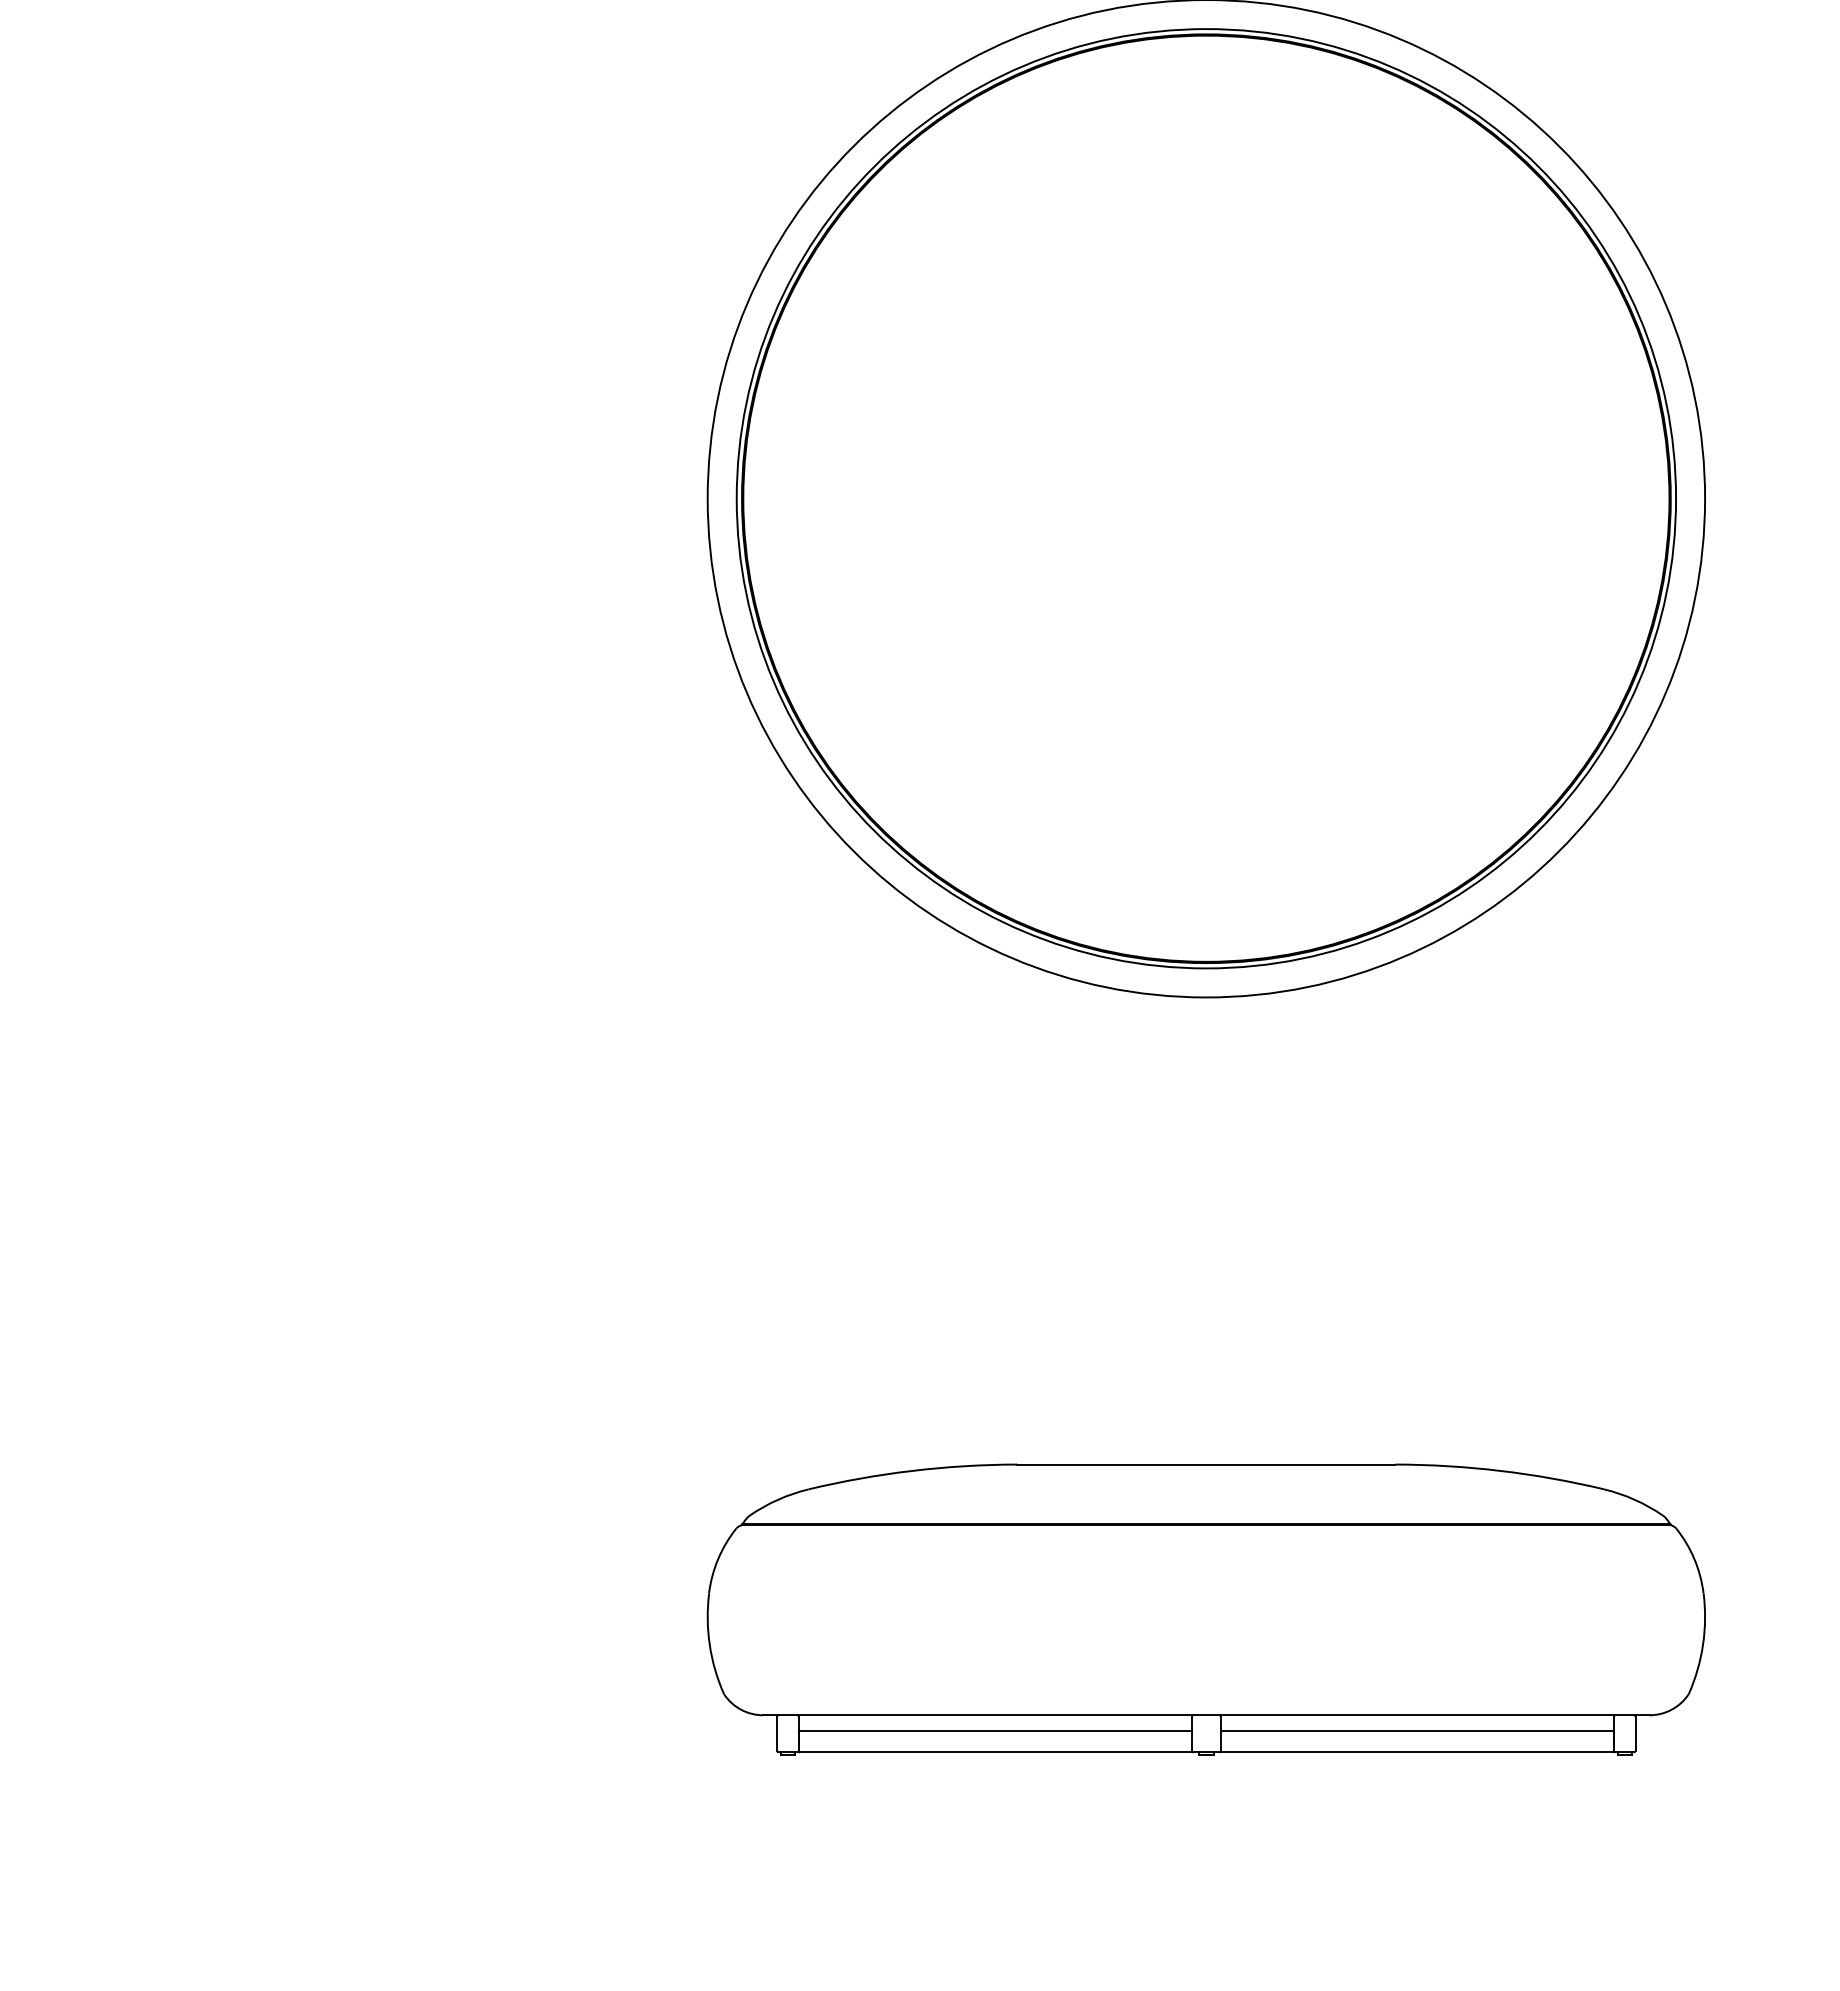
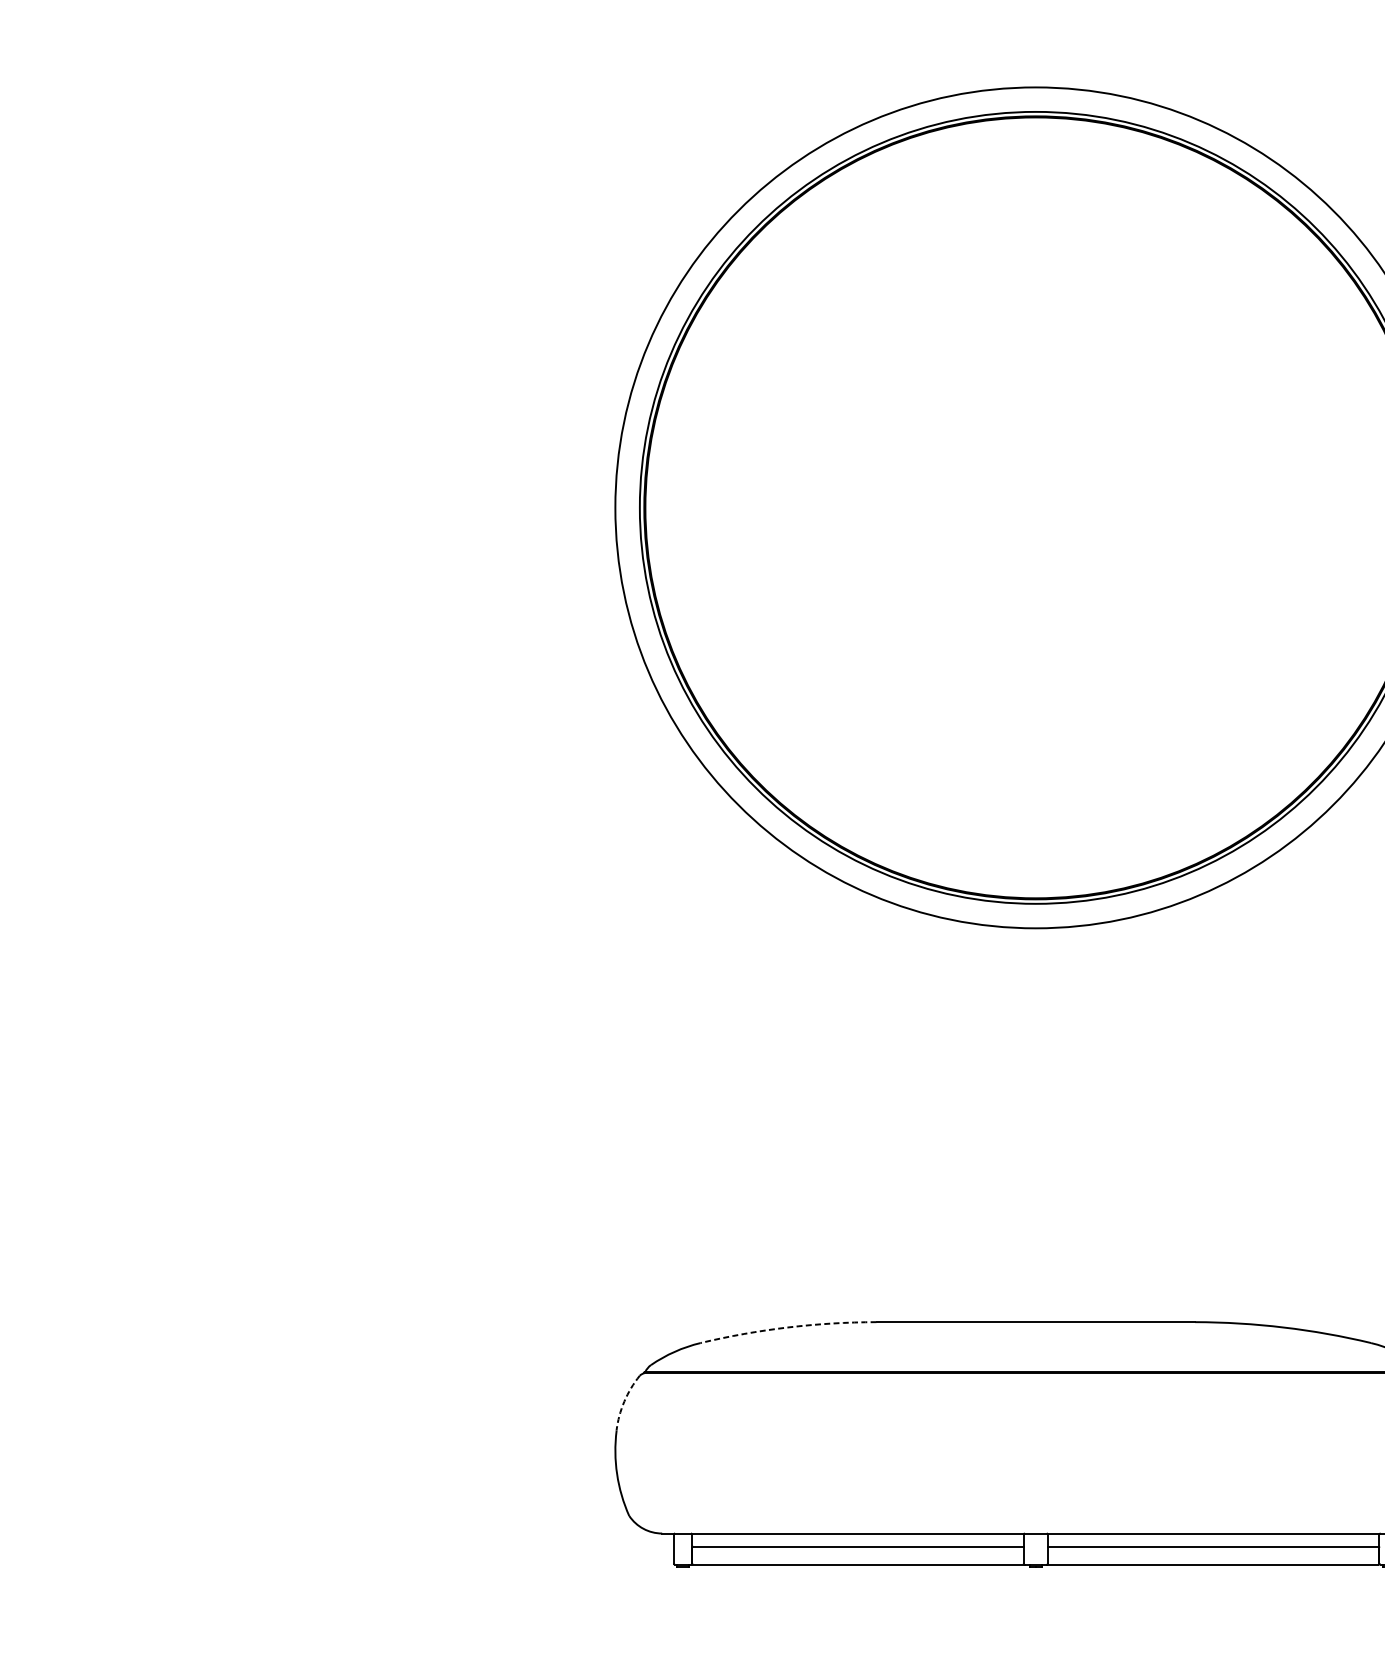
arc: (912, 1470) -> (788, 1327), solid -> dashed
arc: (718, 1558) -> (624, 1401), solid -> dashed

